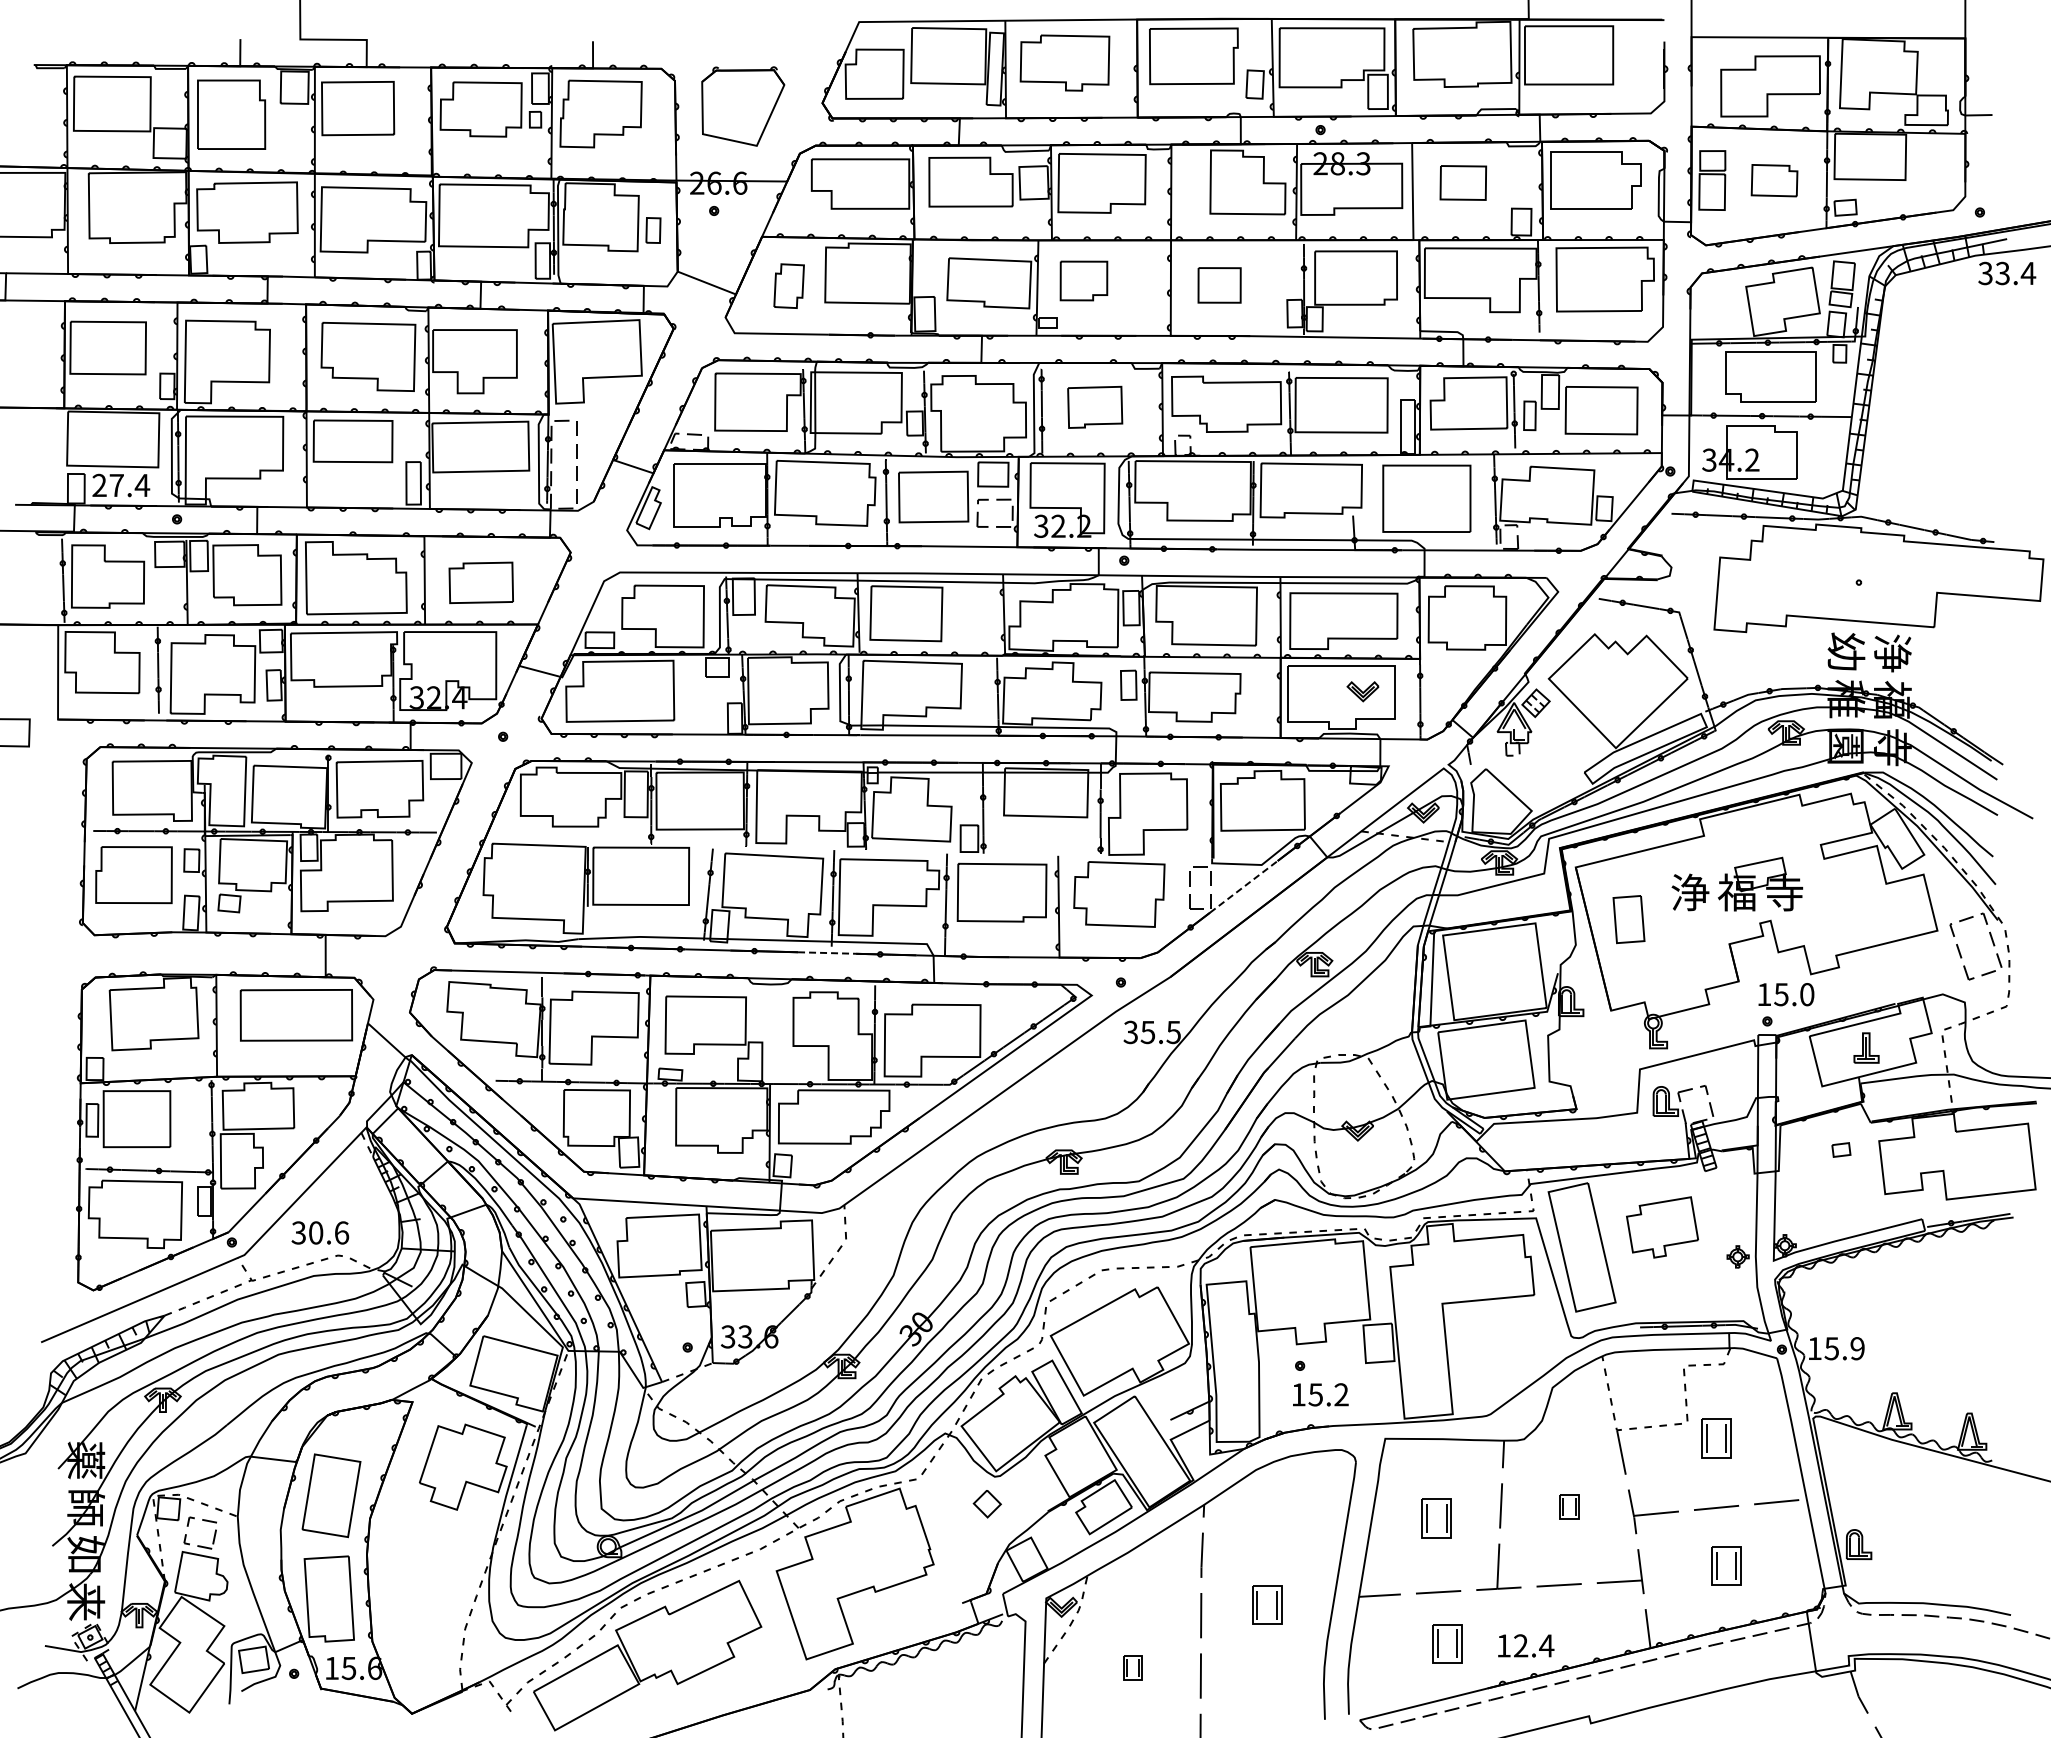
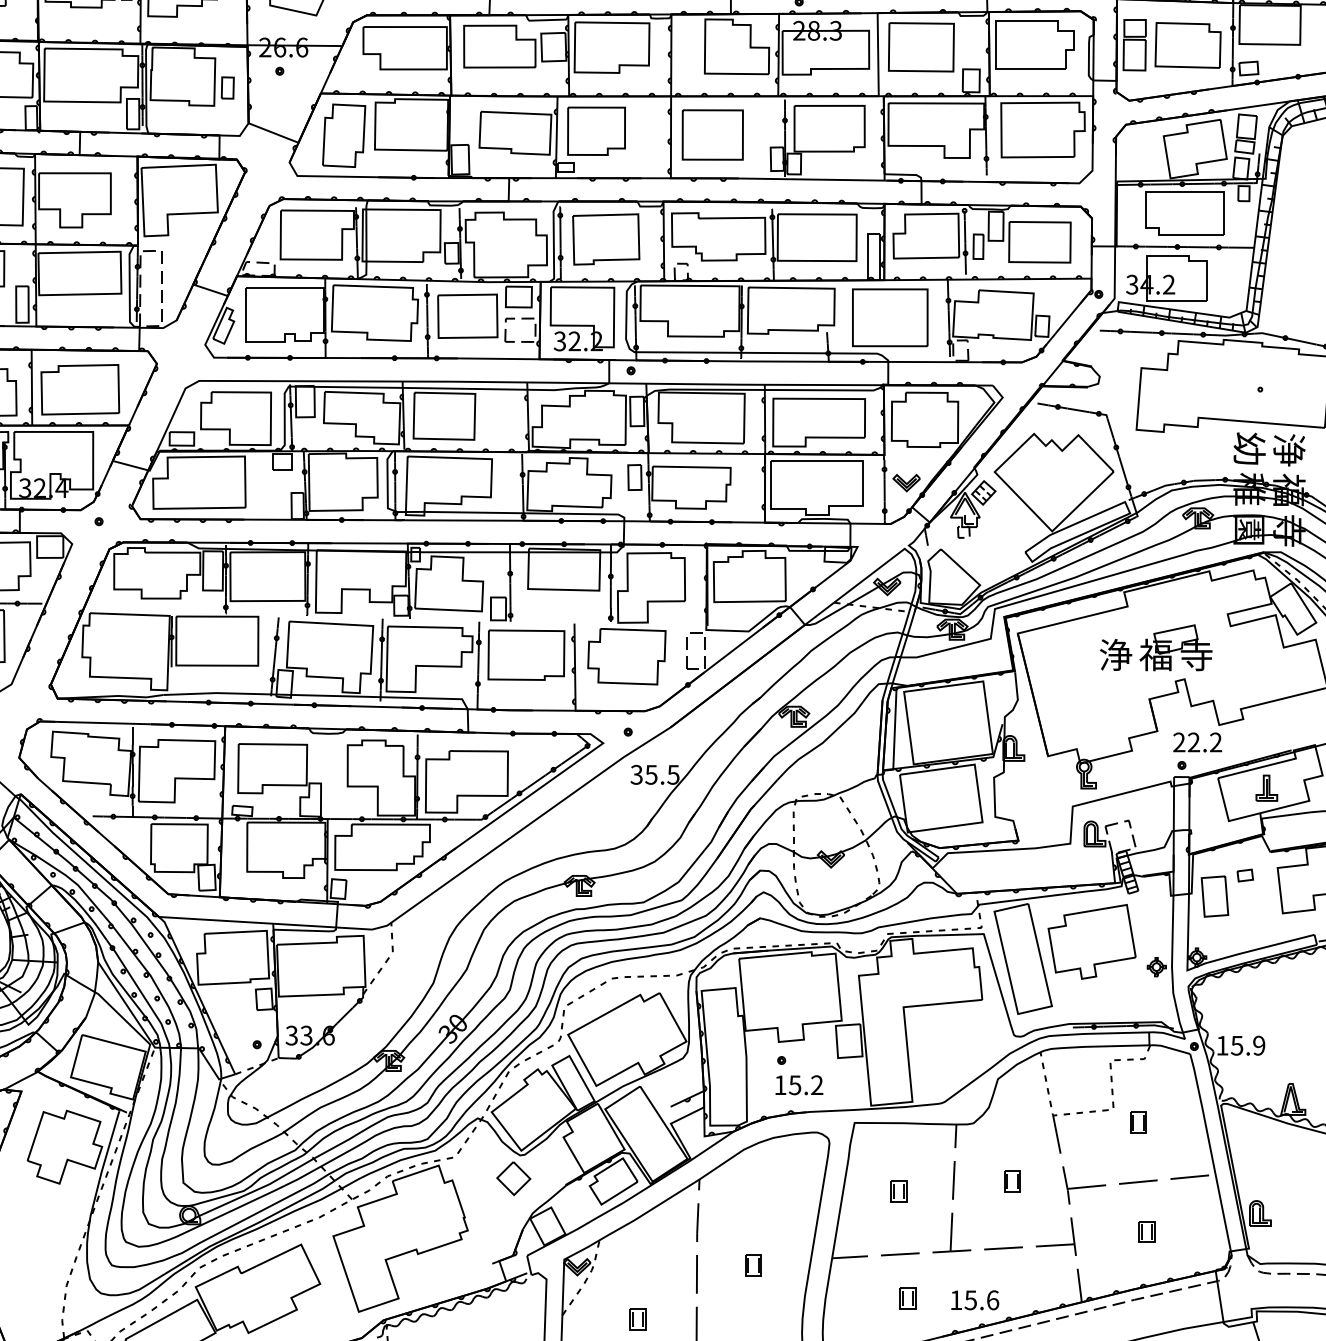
part: (1774, 180) -> (1188, 45), size x1.67
part: (1463, 182) -> (921, 46), size x1.67
part: (1083, 280) -> (596, 130), size x1.43
part: (788, 285) -> (343, 135), size x1.67
part: (1219, 285) -> (712, 135), size x1.67
part: (1094, 407) -> (605, 239), size x1.43
part: (481, 582) -> (80, 389), size x1.43
part: (1362, 691) -> (906, 482), moved
line: (1243, 886) -> (733, 649), dashed -> solid
part: (1628, 919) -> (1214, 896), moved
line: (827, 953) -> (376, 707), dashed -> solid
text: (1785, 994) -> (1197, 742), 15.0 -> 22.2
part: (1662, 1227) -> (1092, 941), size x1.43
part: (1716, 1438) -> (1138, 1122), size x0.62
part: (987, 1504) -> (513, 1179), size x1.43
part: (1436, 1518) -> (898, 1191), size x0.62
part: (1725, 1565) -> (1146, 1231), size x0.62
part: (1266, 1604) -> (752, 1264), size x0.62
part: (1447, 1643) -> (907, 1298), size x0.62
text: (1533, 1645) -> (981, 1299), 12.4 -> 15.6

